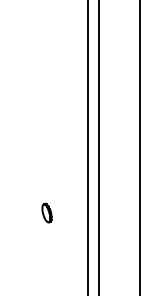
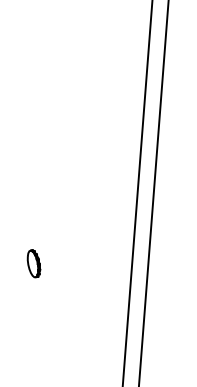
part: (46, 212) -> (33, 262), moved

